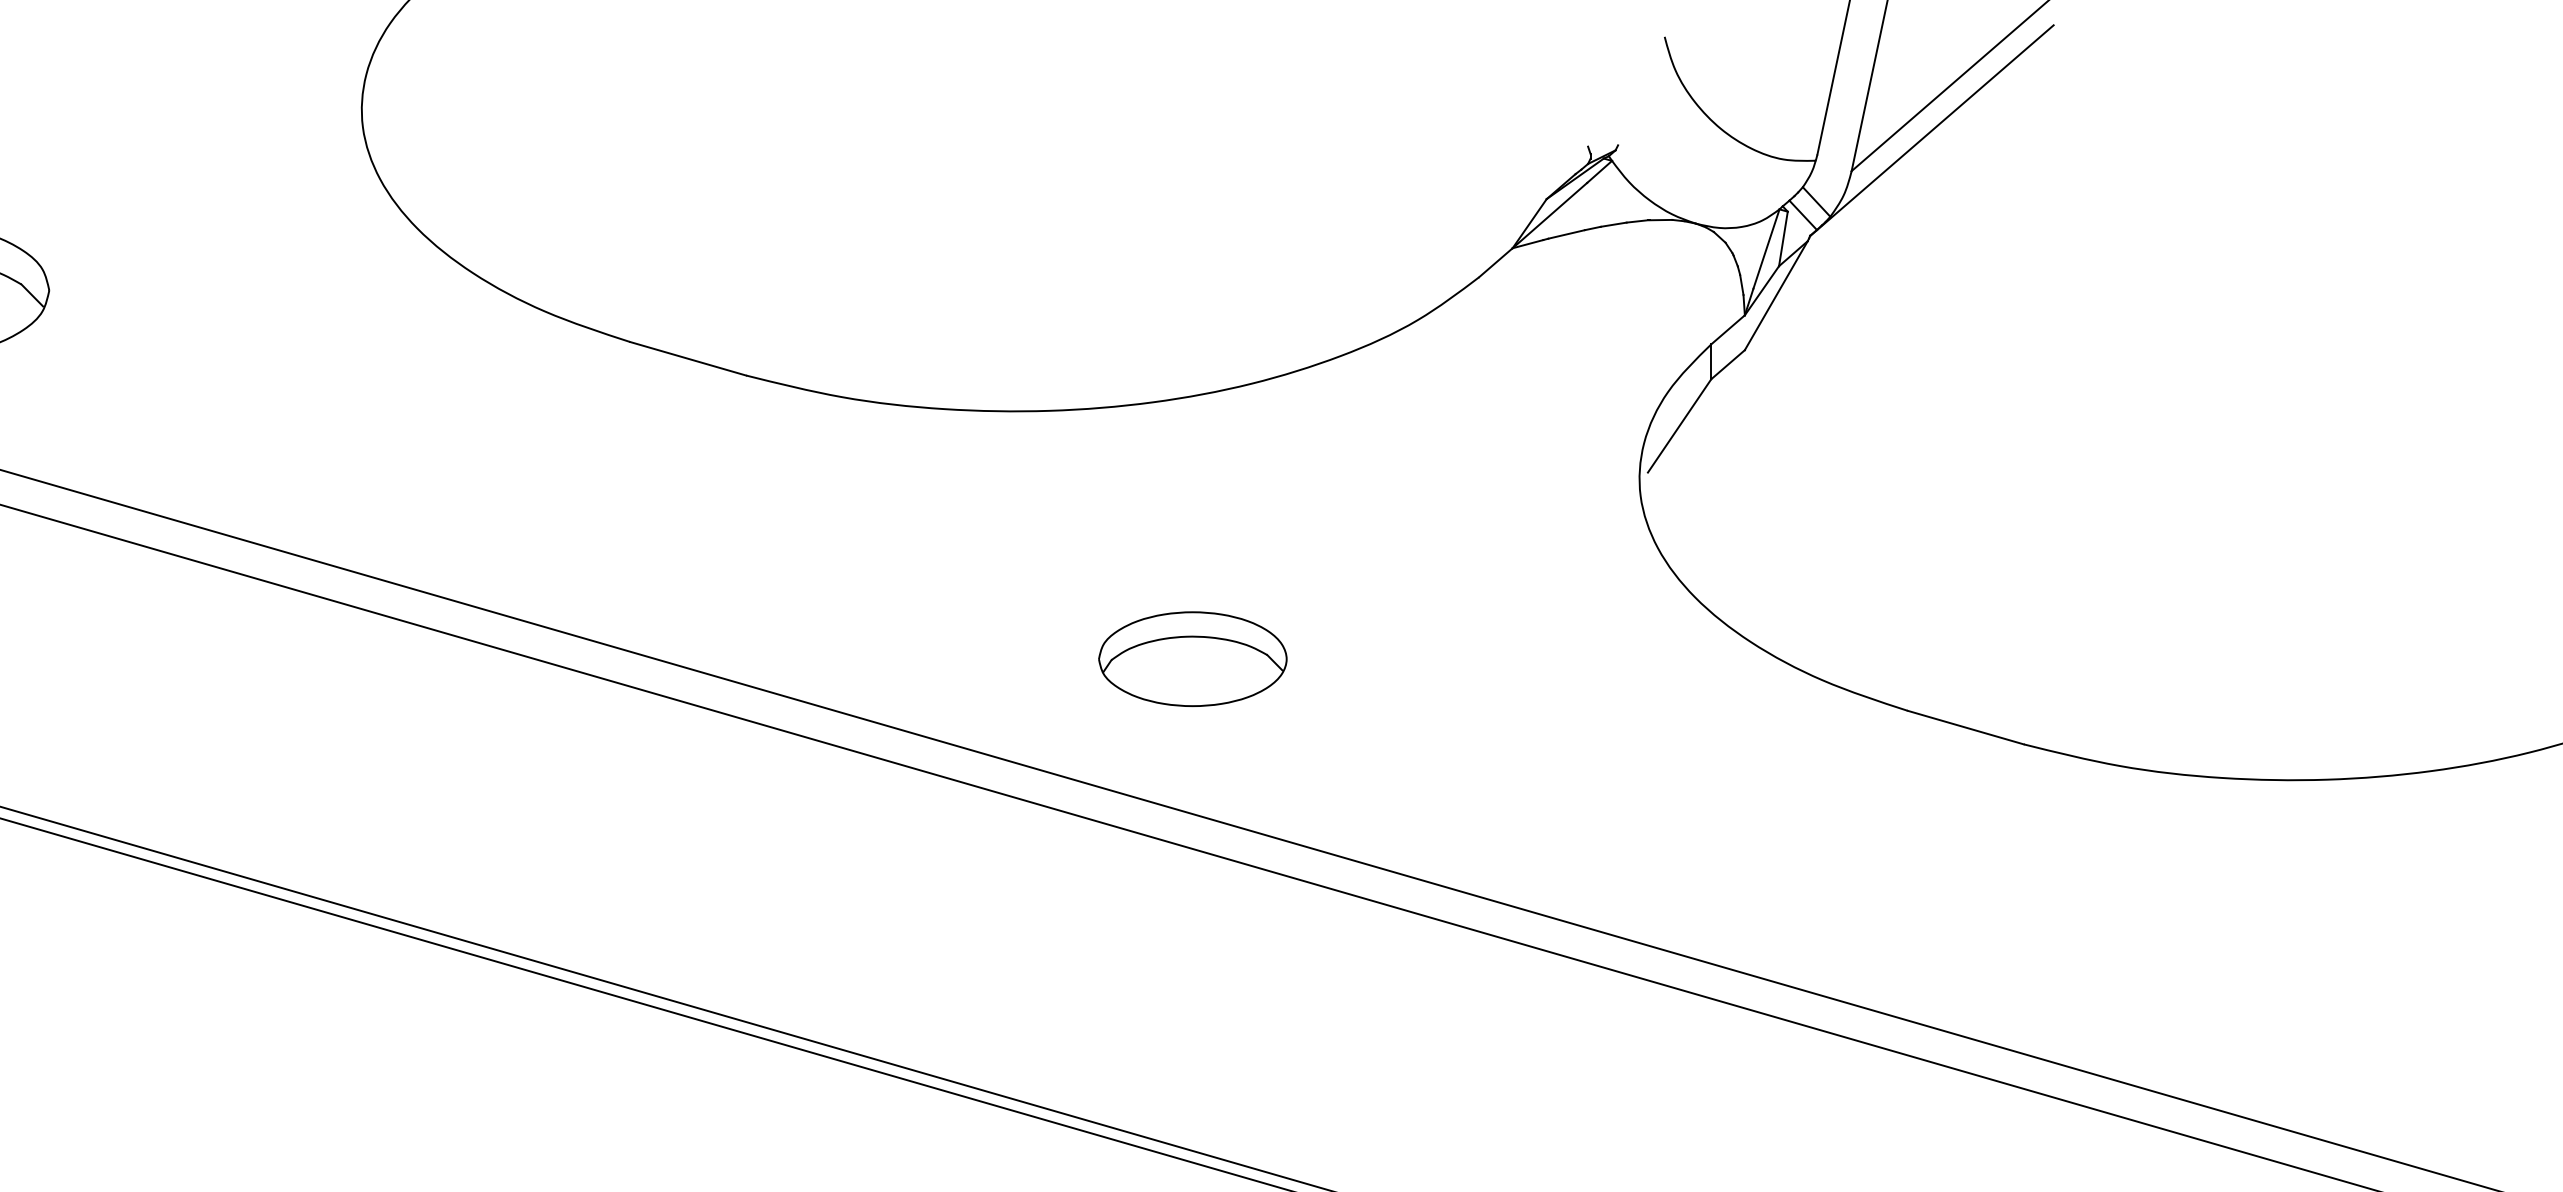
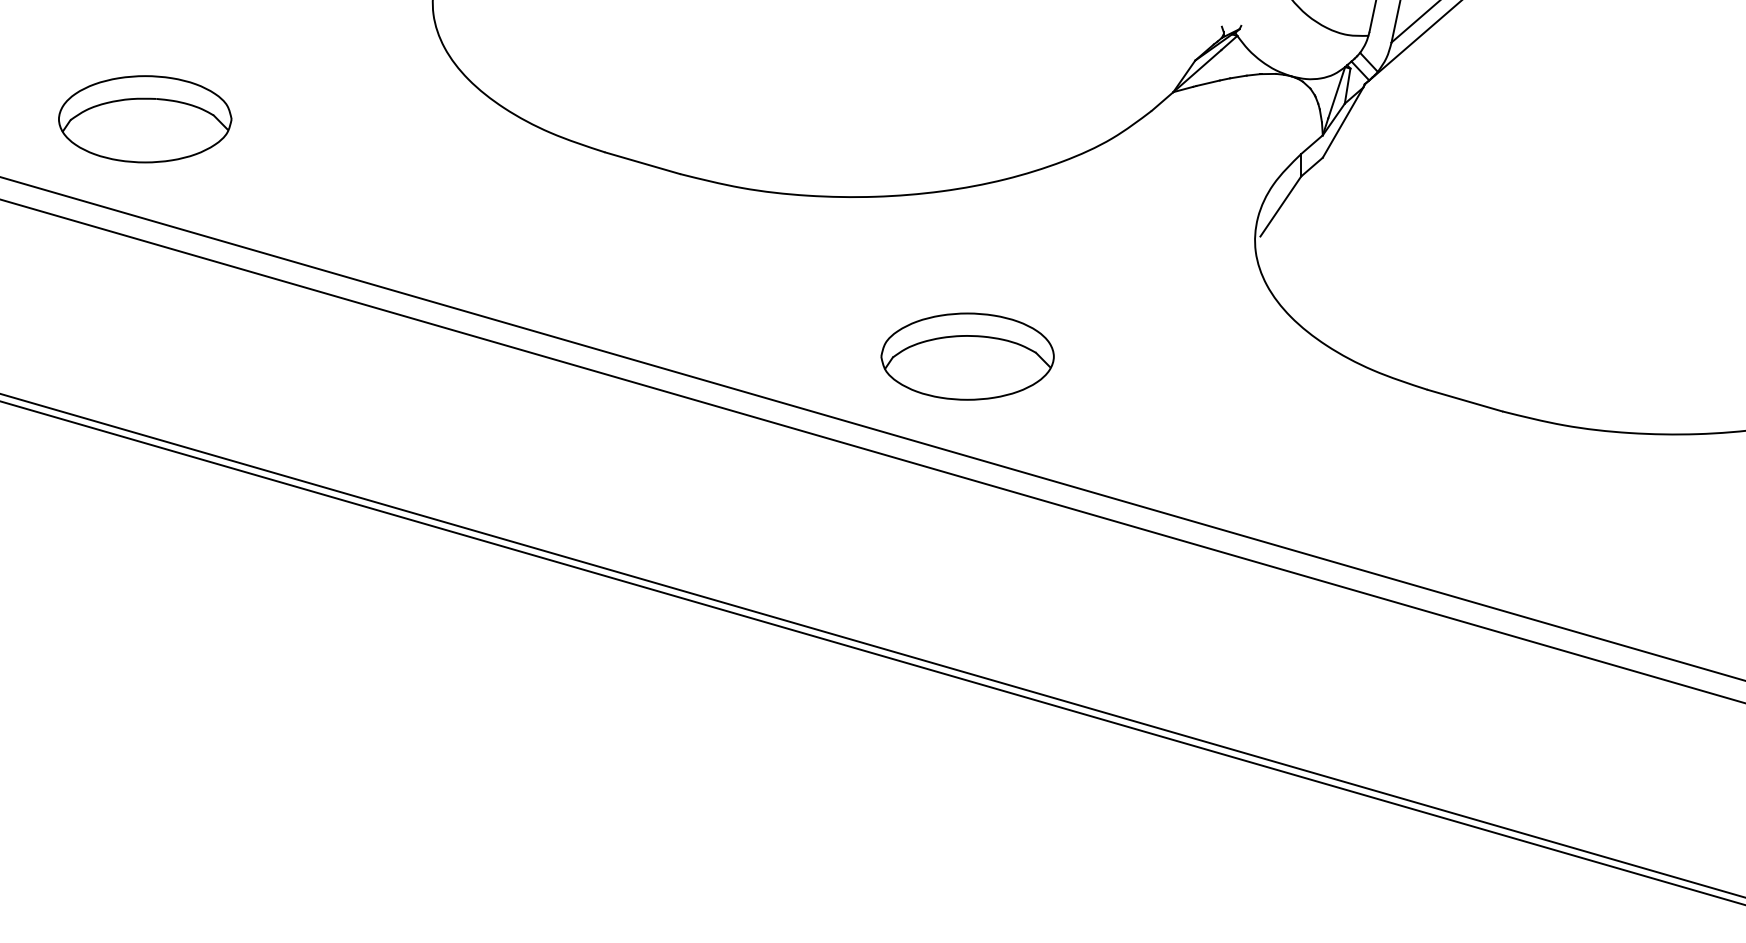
part: (1192, 659) -> (967, 356), size x1.43

